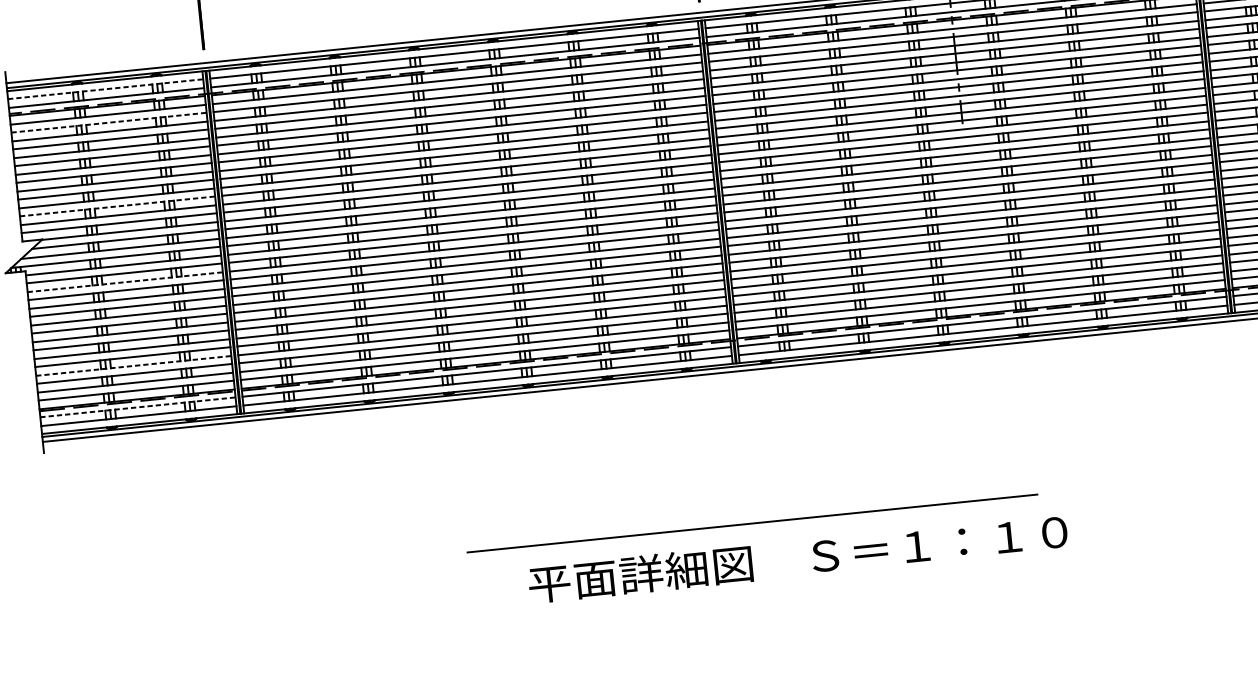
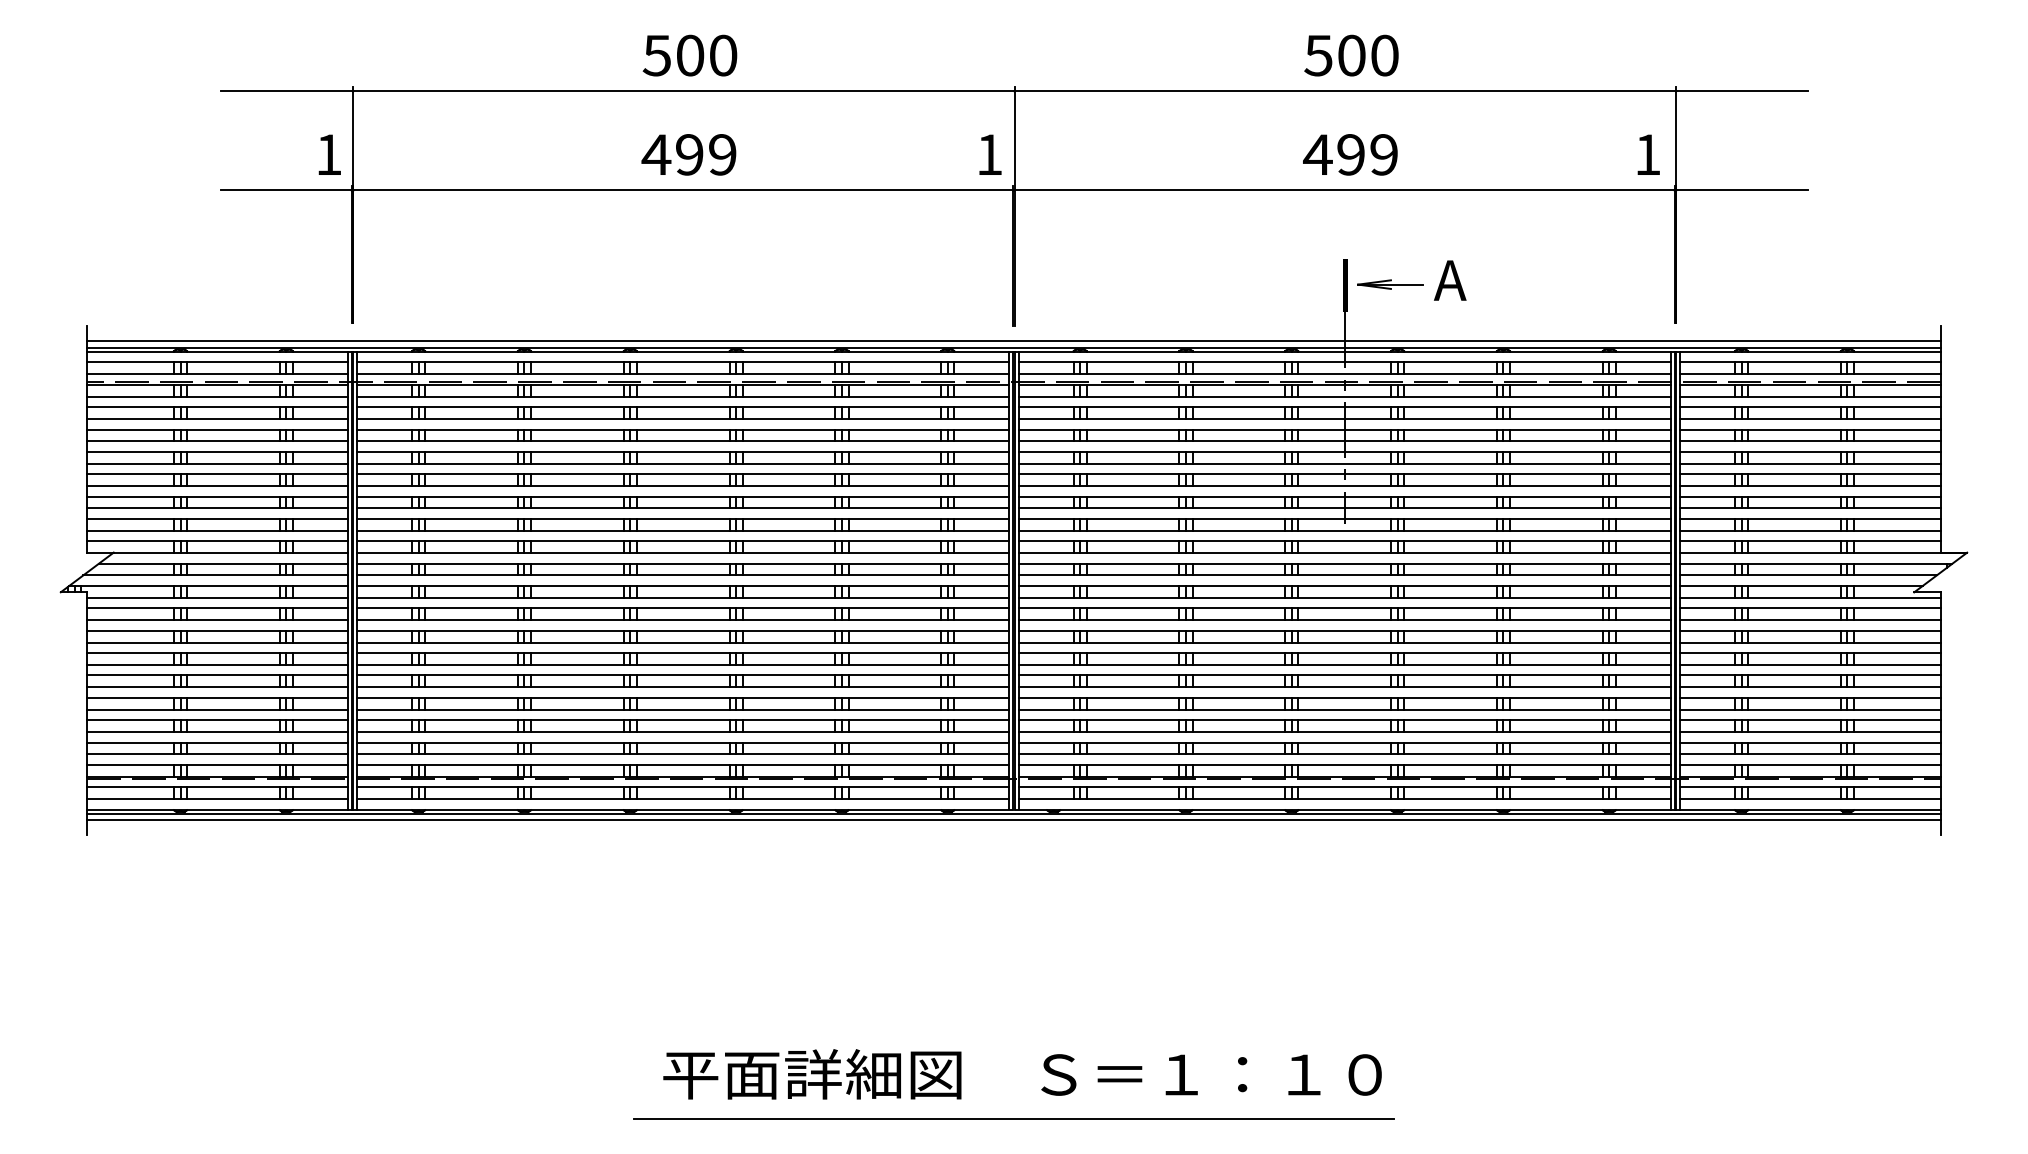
line: (106, 89) -> (218, 362), dashed -> solid
line: (109, 122) -> (218, 407), dashed -> solid
line: (118, 206) -> (218, 518), dashed -> solid
line: (125, 282) -> (218, 620), dashed -> solid
line: (134, 365) -> (218, 731), dashed -> solid
line: (138, 407) -> (218, 787), dashed -> solid
line: (752, 523) -> (1013, 1118), moved
text: (798, 558) -> (1022, 1074), moved

